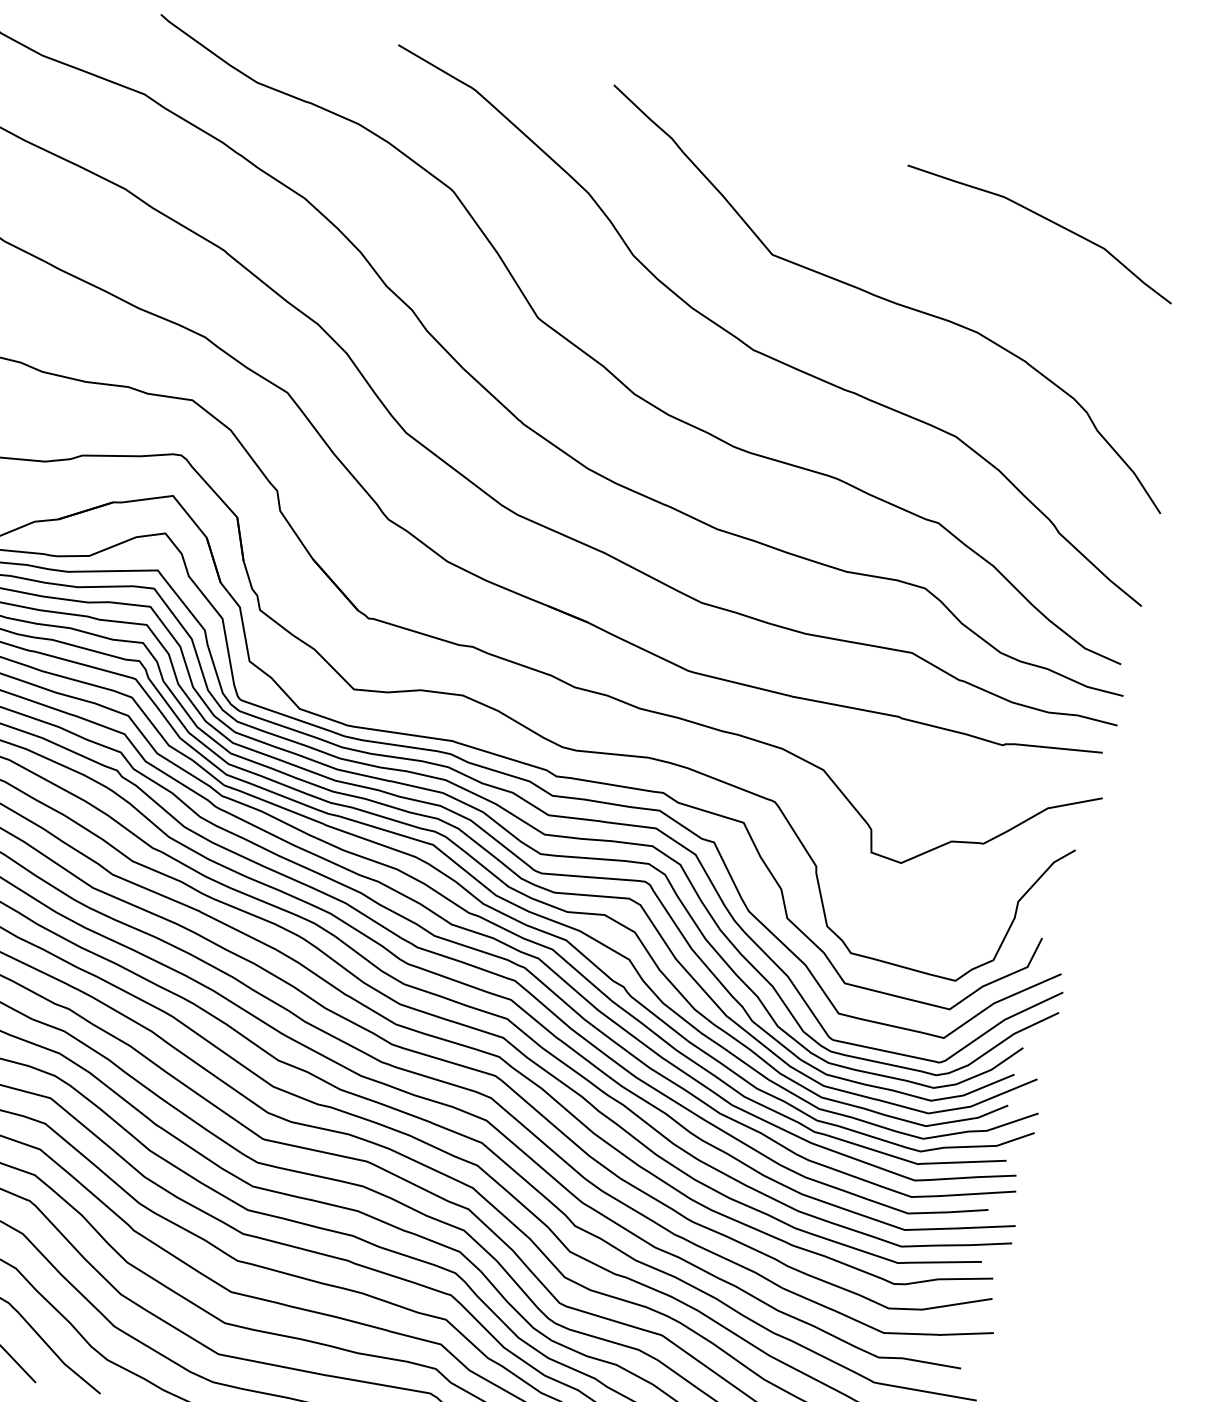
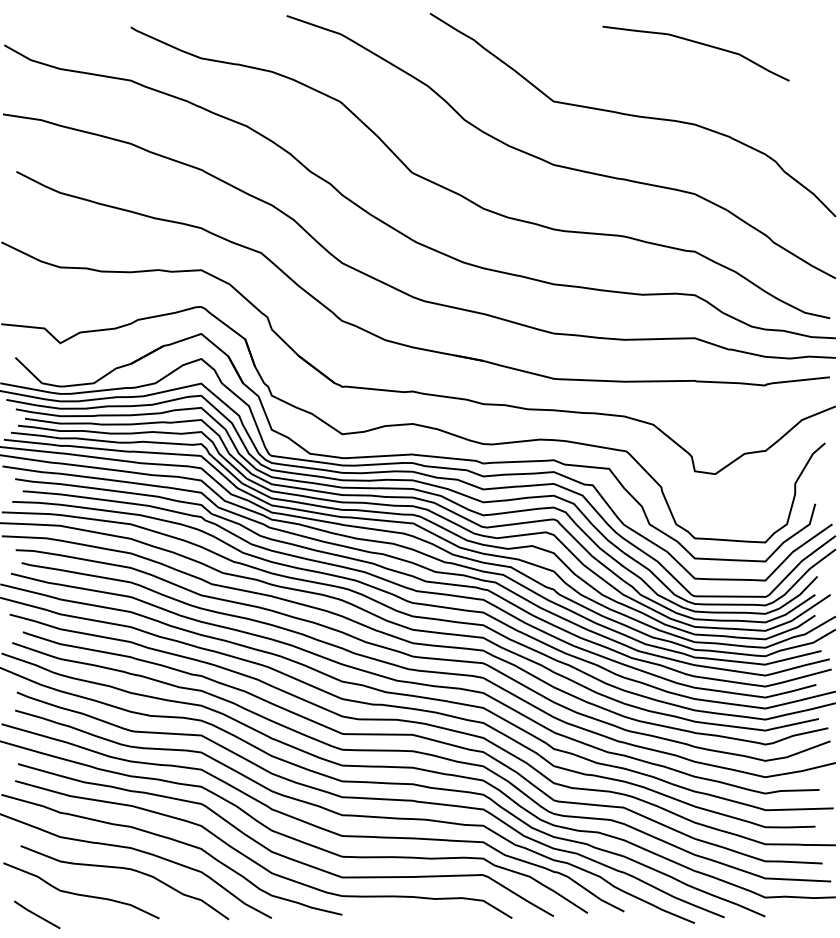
curve: (1043, 219) -> (696, 43), moved

